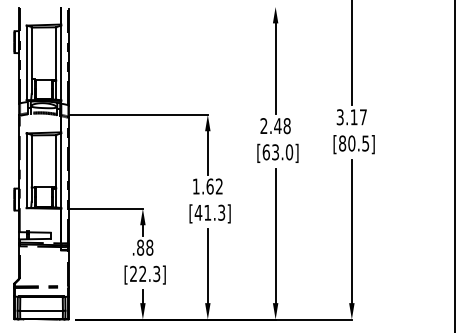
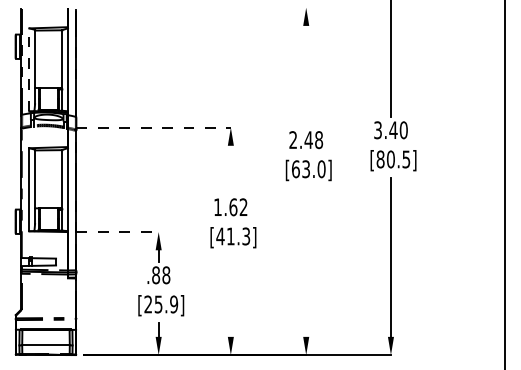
line: (26, 62) -> (29, 69), solid -> dashed
line: (275, 67) -> (306, 75), removed
line: (139, 114) -> (154, 127), solid -> dashed
text: (358, 117) -> (398, 130), 3.17 -> 3.40
line: (207, 152) -> (230, 169), removed
line: (105, 209) -> (117, 232), solid -> dashed
line: (275, 235) -> (306, 261), removed
line: (207, 265) -> (230, 295), removed
text: (149, 274) -> (166, 304), [22.3] -> [25.9]

